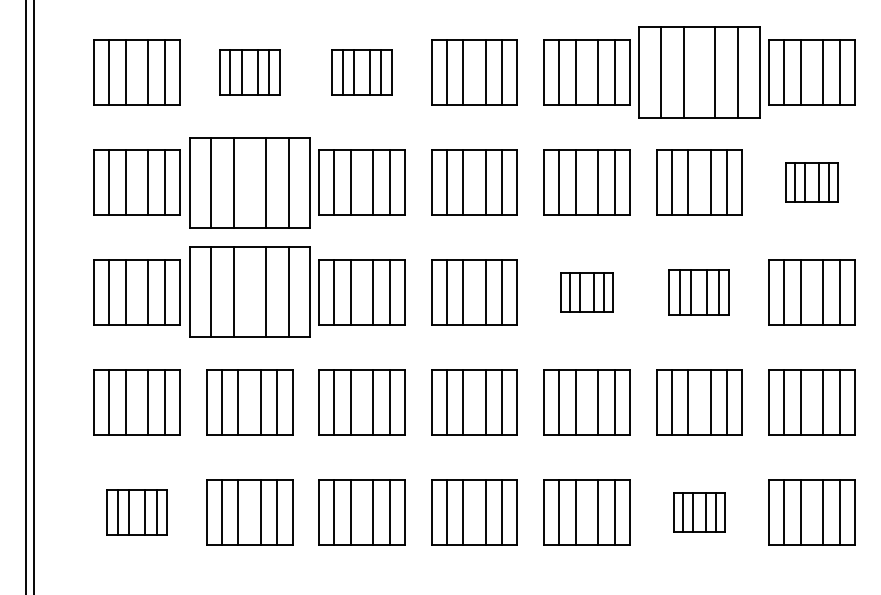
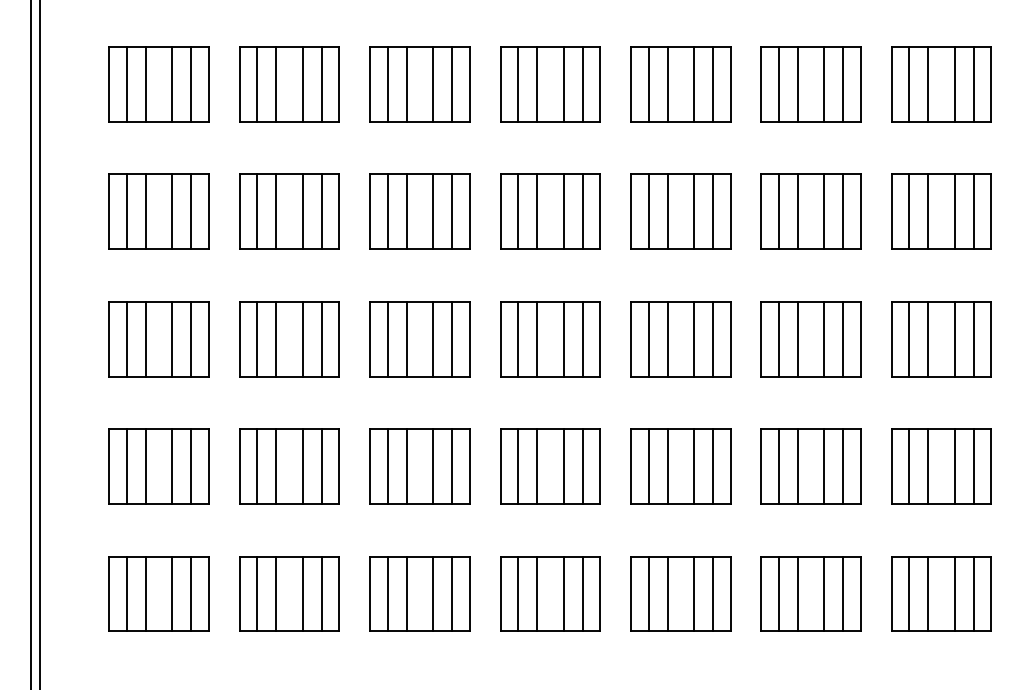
part: (249, 72) -> (289, 84), size x1.43
part: (361, 72) -> (419, 84), size x1.43
part: (698, 72) -> (810, 84), size x0.71
part: (249, 182) -> (289, 211), size x0.71
part: (811, 182) -> (941, 211), size x1.67
part: (249, 292) -> (289, 339), size x0.71
part: (586, 292) -> (680, 339), size x1.67
part: (698, 292) -> (810, 339), size x1.43
part: (136, 511) -> (158, 593), size x1.43
part: (698, 511) -> (810, 593), size x1.67

